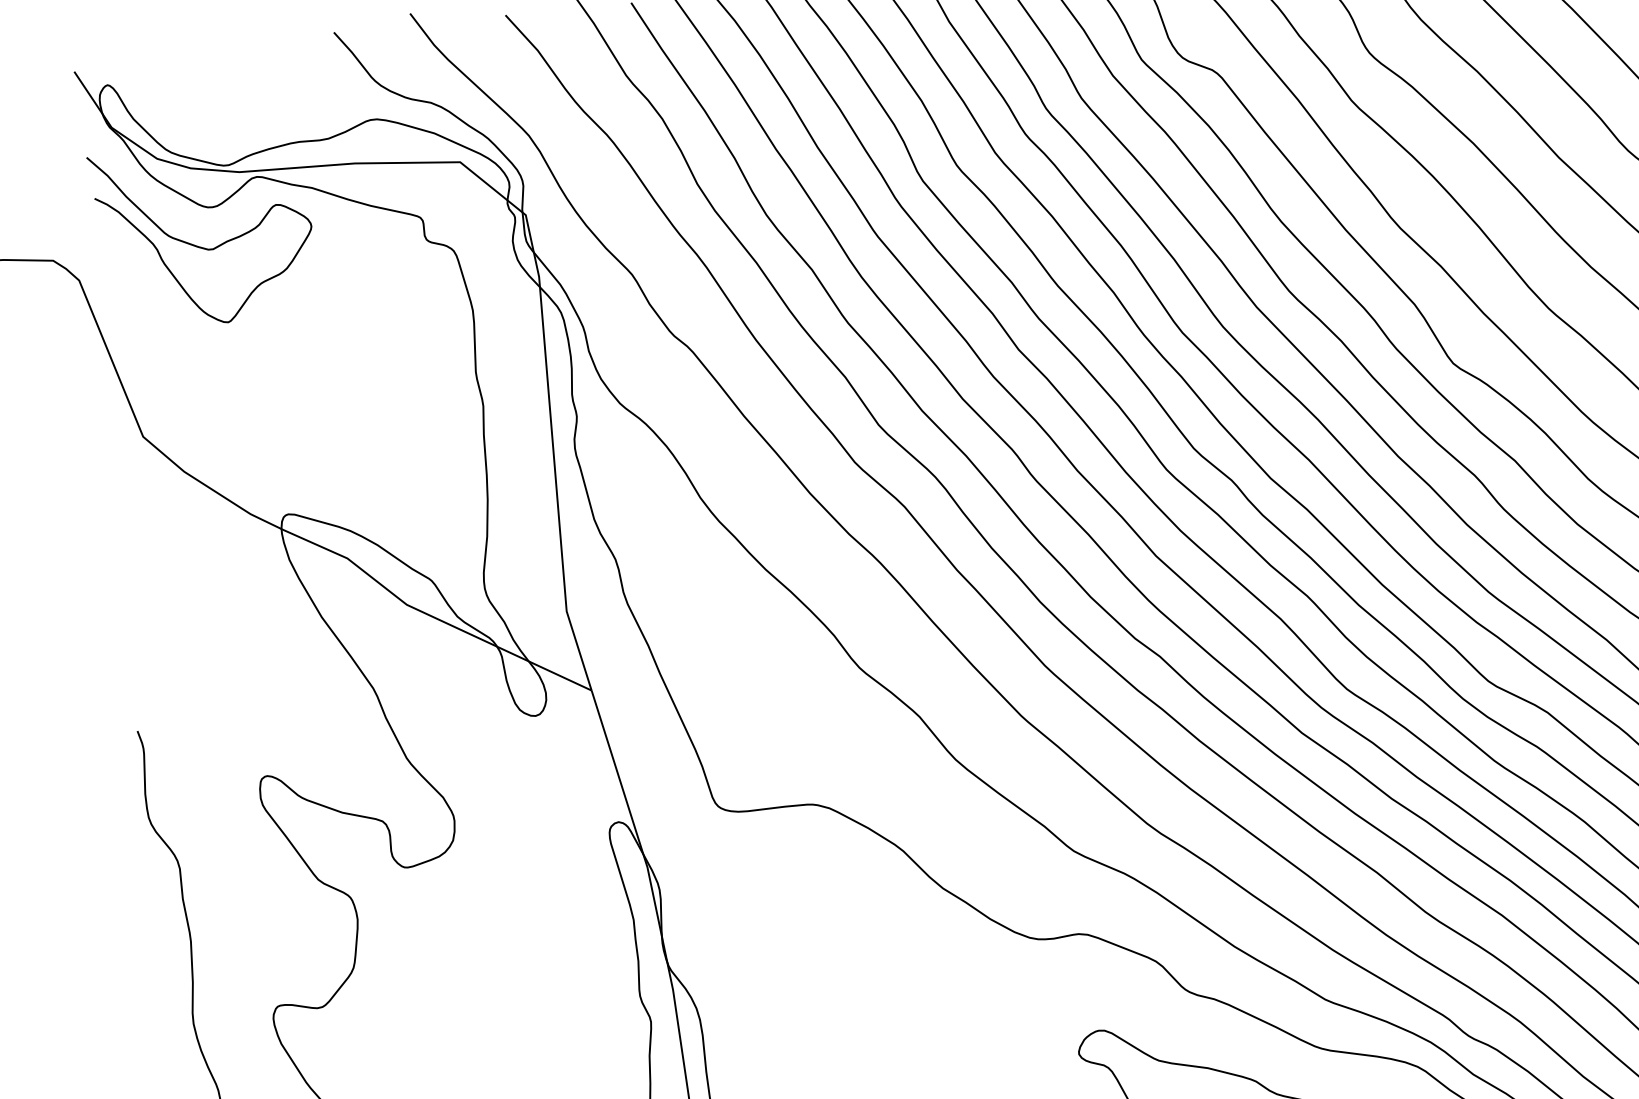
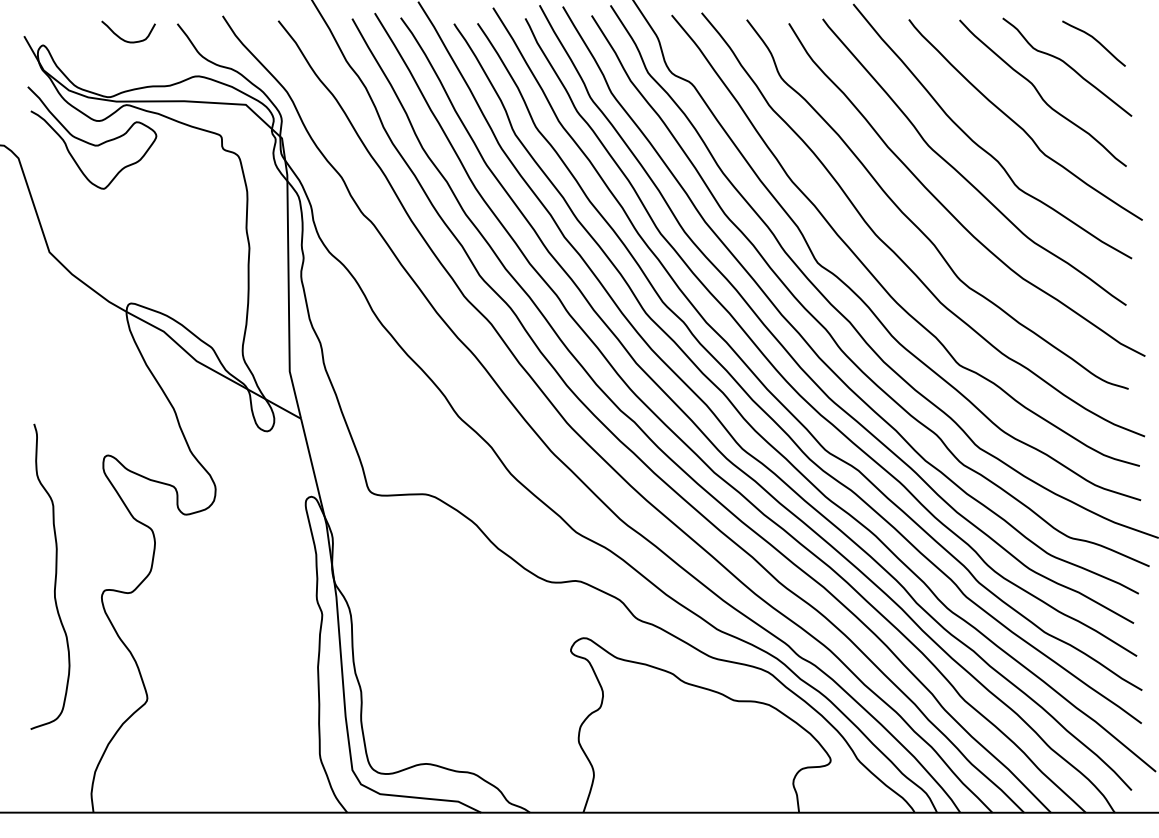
curve: (245, 65) -> (124, 39), added

